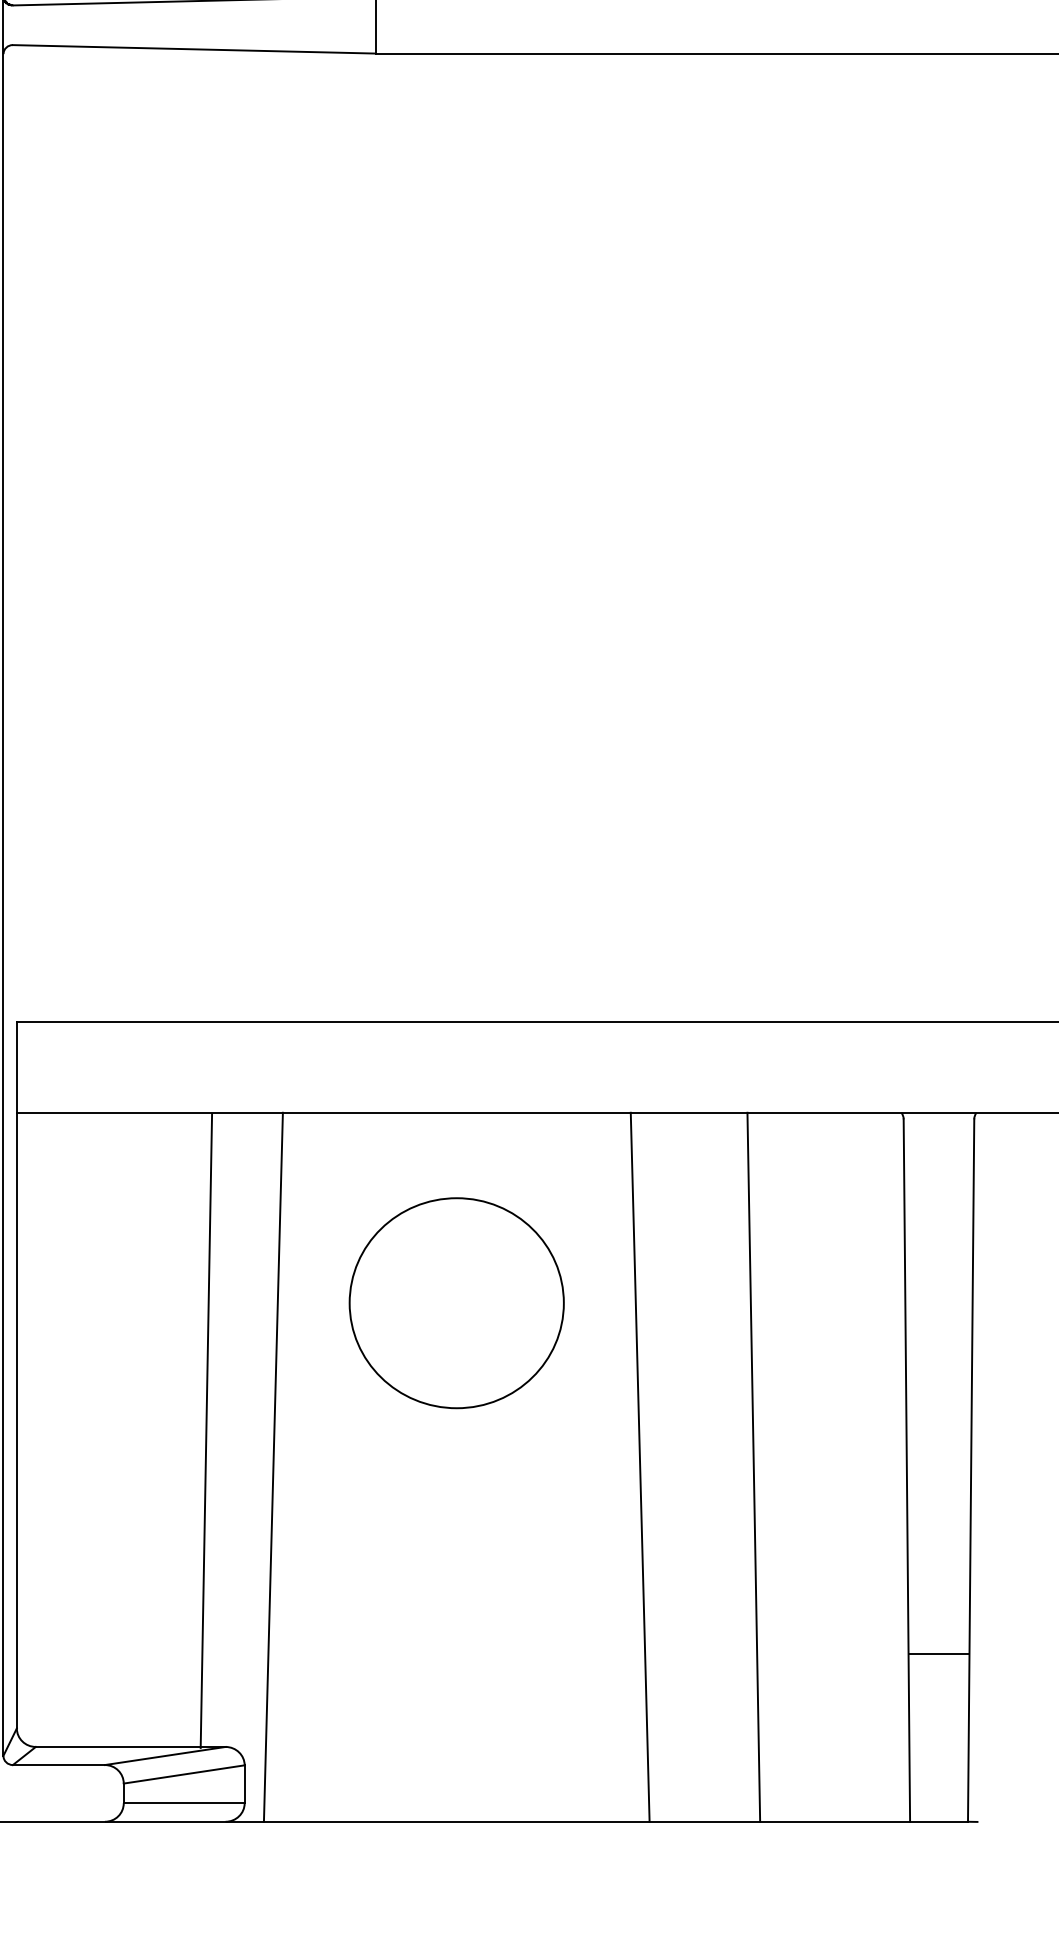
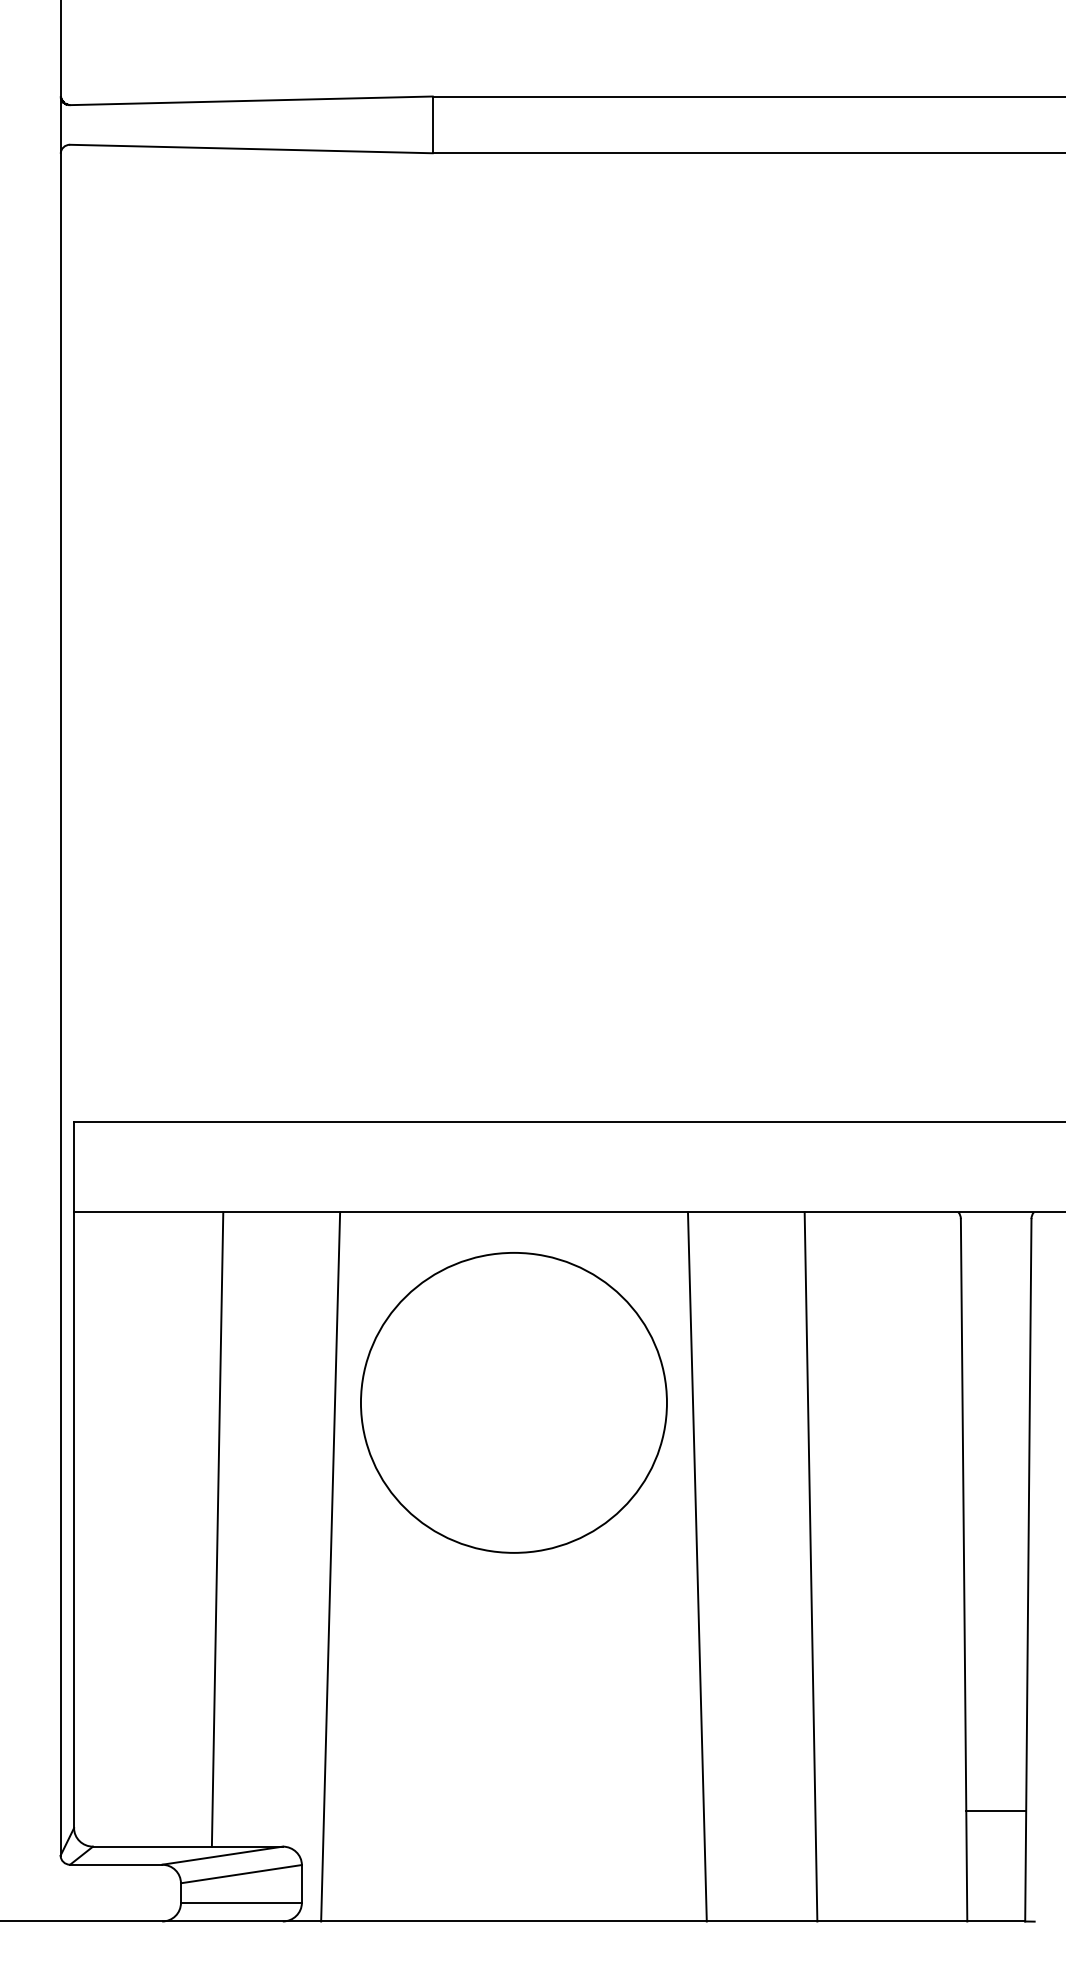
part: (456, 1302) -> (513, 1402), size x1.43
line: (206, 1430) -> (217, 1529), moved
line: (939, 1653) -> (996, 1810), moved

